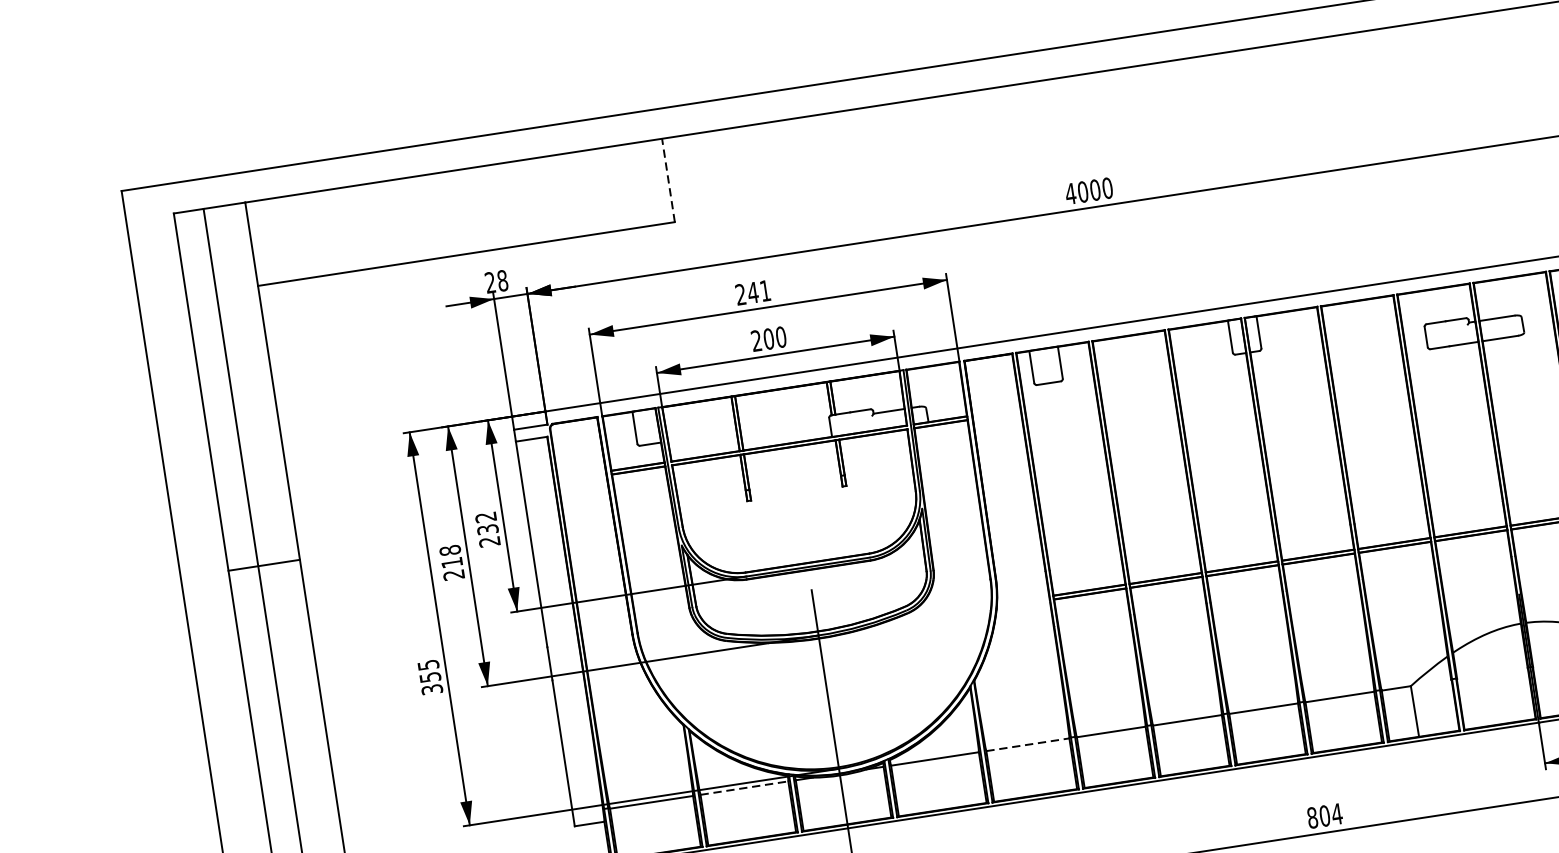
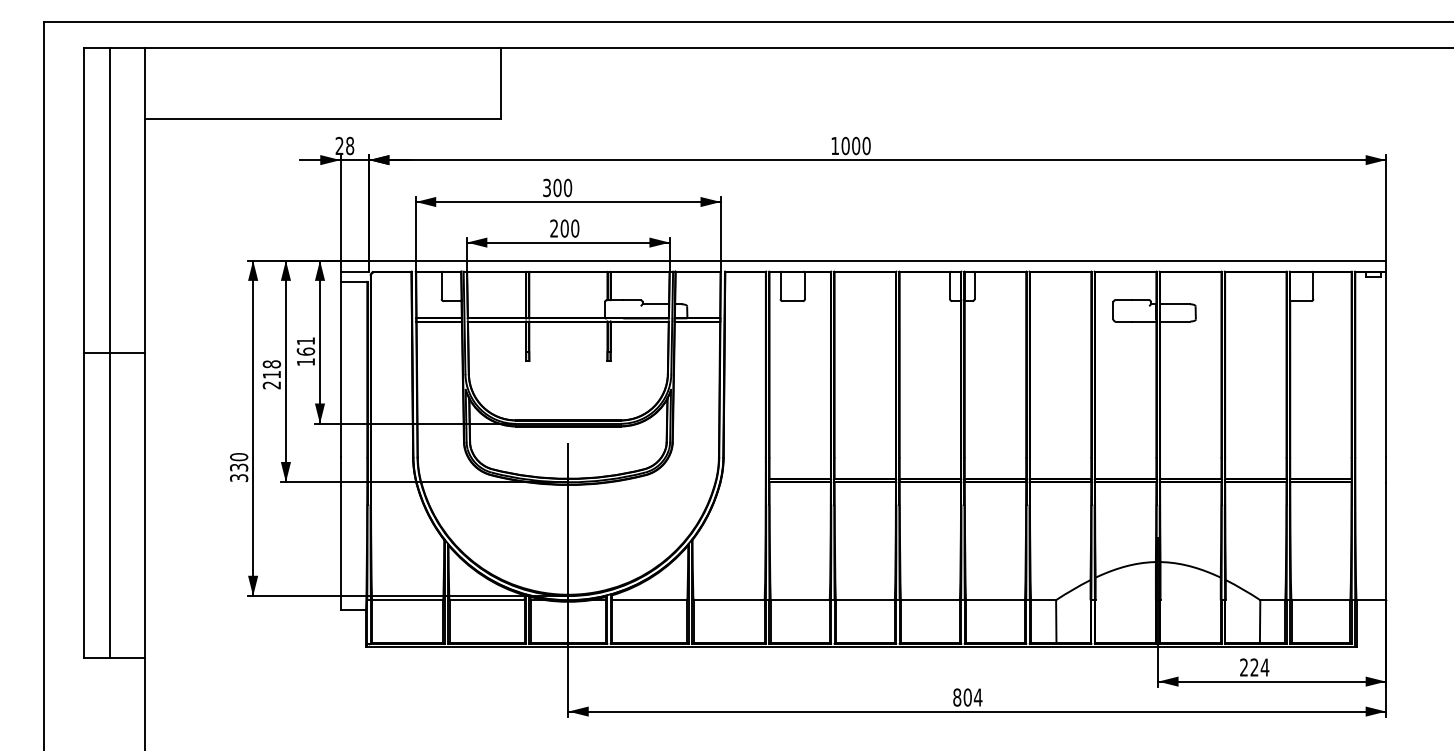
line: (668, 180) -> (501, 83), dashed -> solid
text: (1069, 193) -> (834, 145), 4000 -> 1000
text: (753, 292) -> (557, 187), 241 -> 300
text: (487, 529) -> (305, 351), 232 -> 161
text: (429, 671) -> (239, 462), 355 -> 330
line: (1028, 745) -> (729, 600), dashed -> solid
line: (745, 788) -> (487, 600), dashed -> solid

